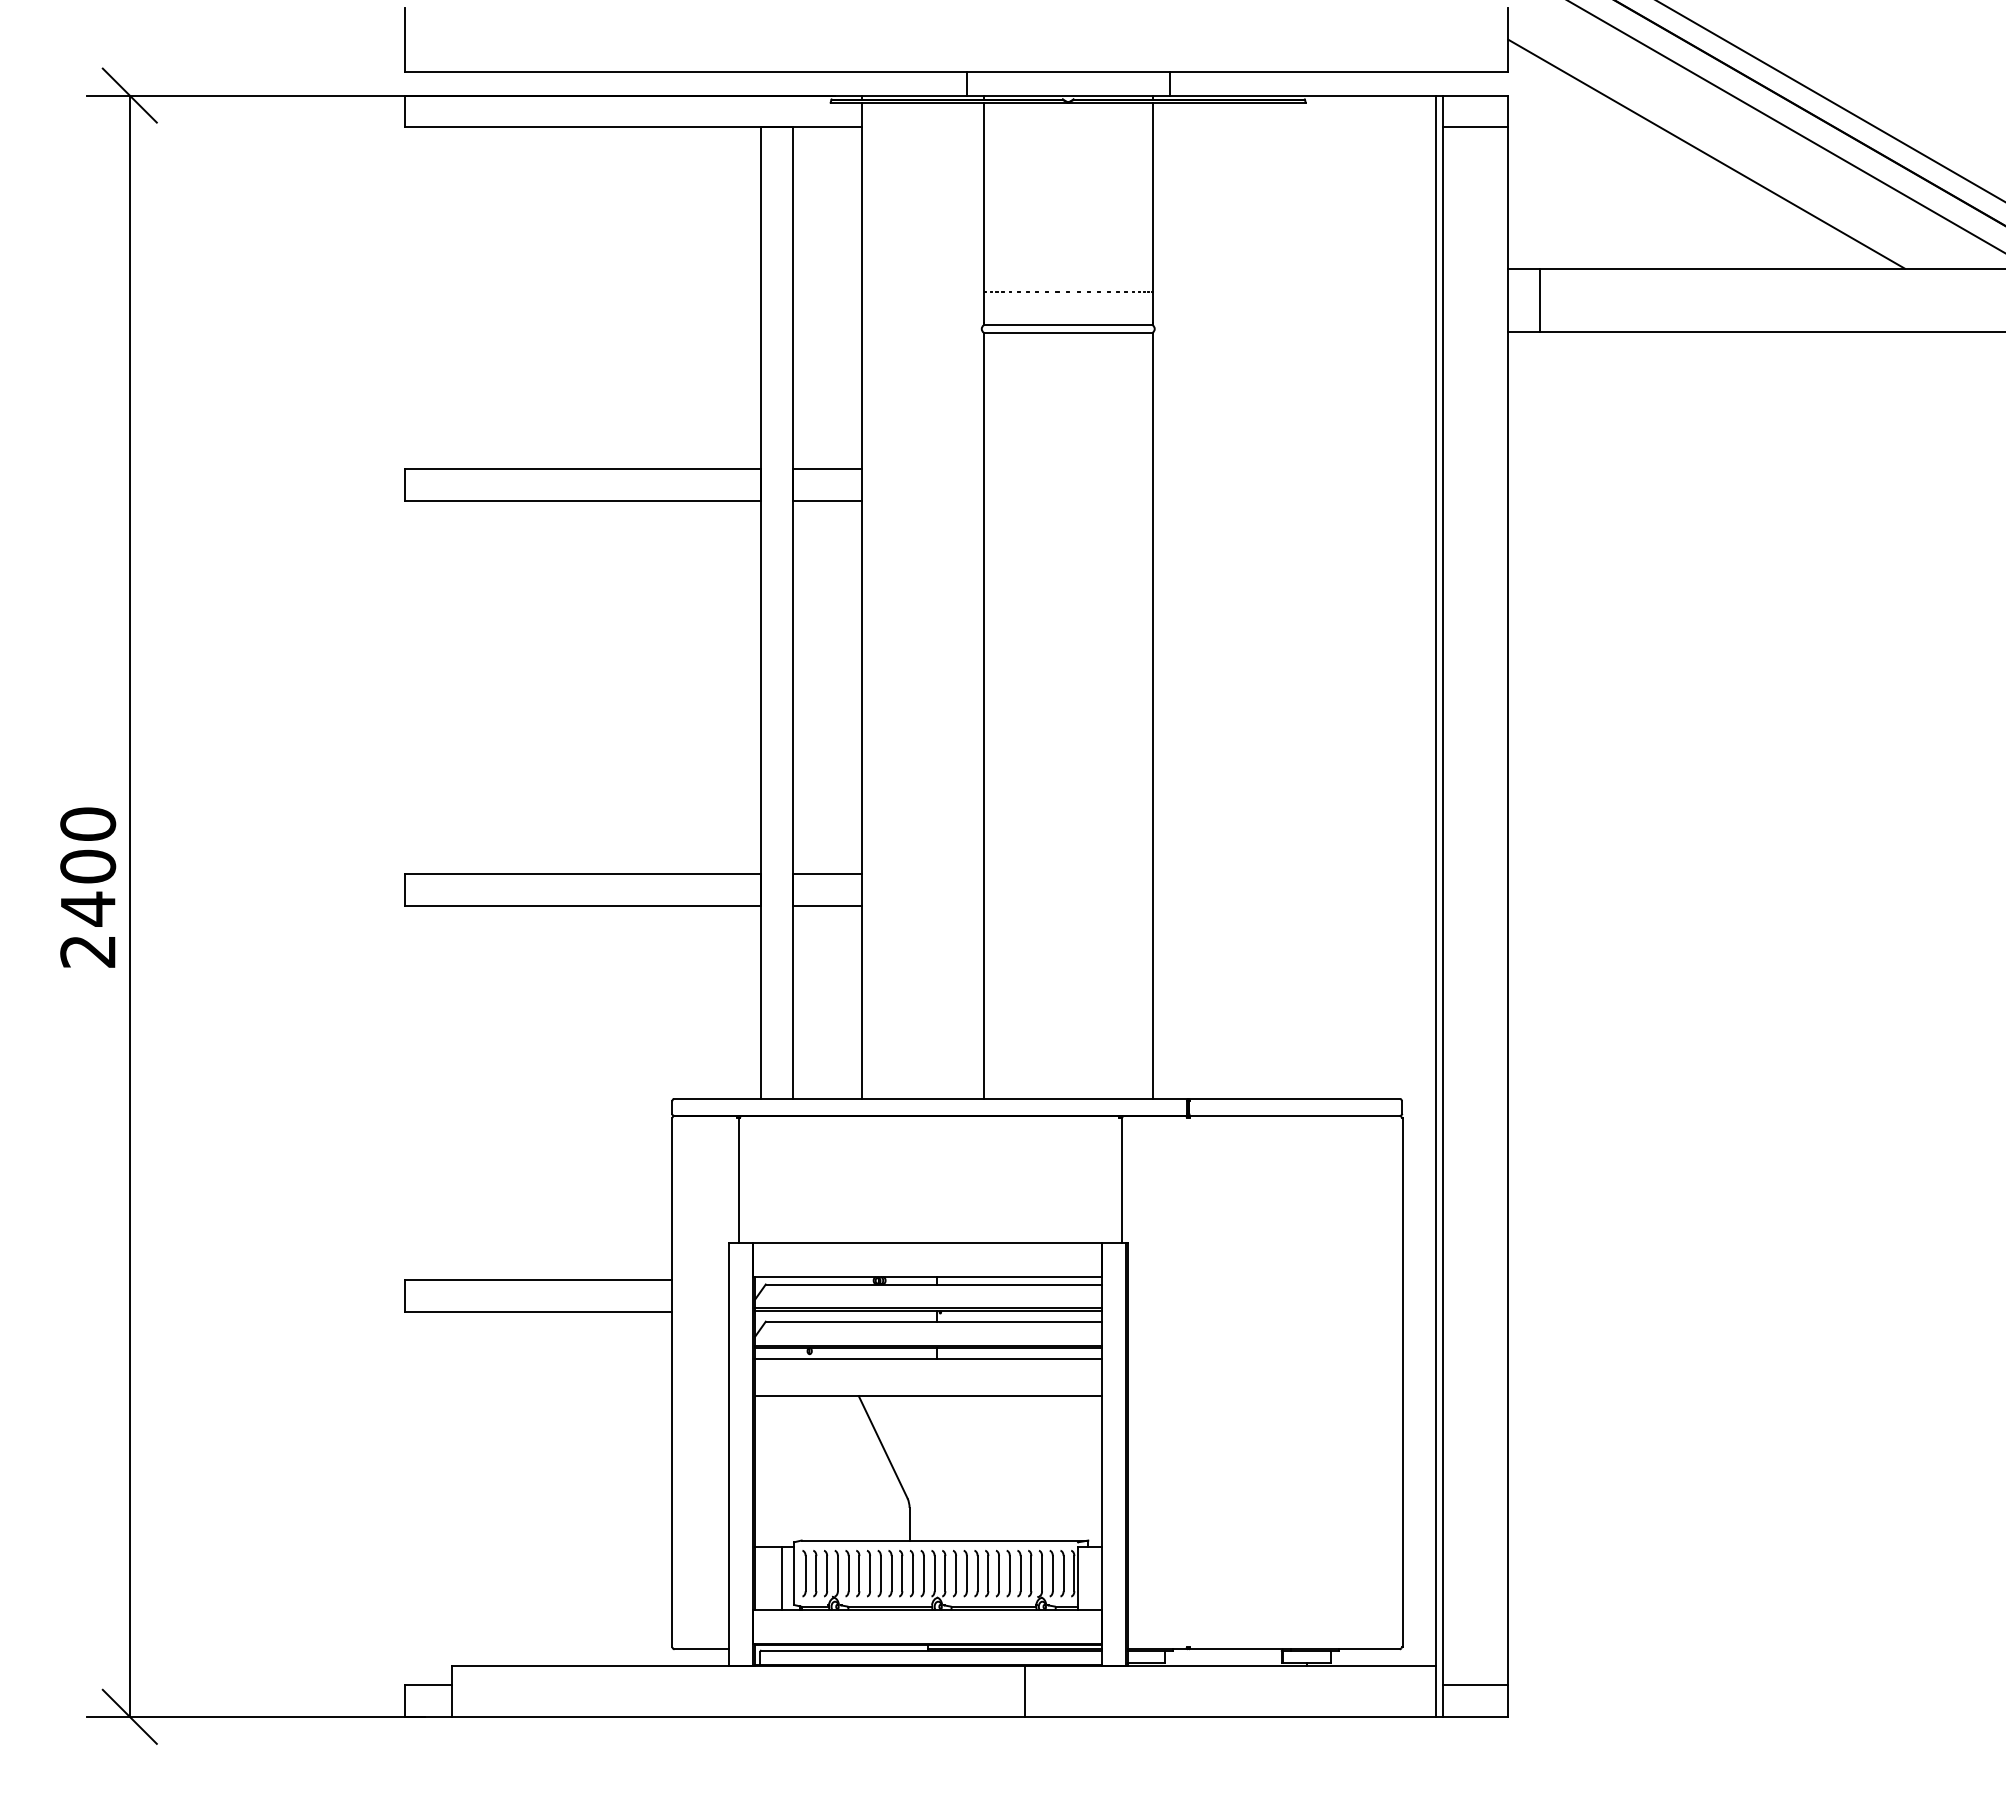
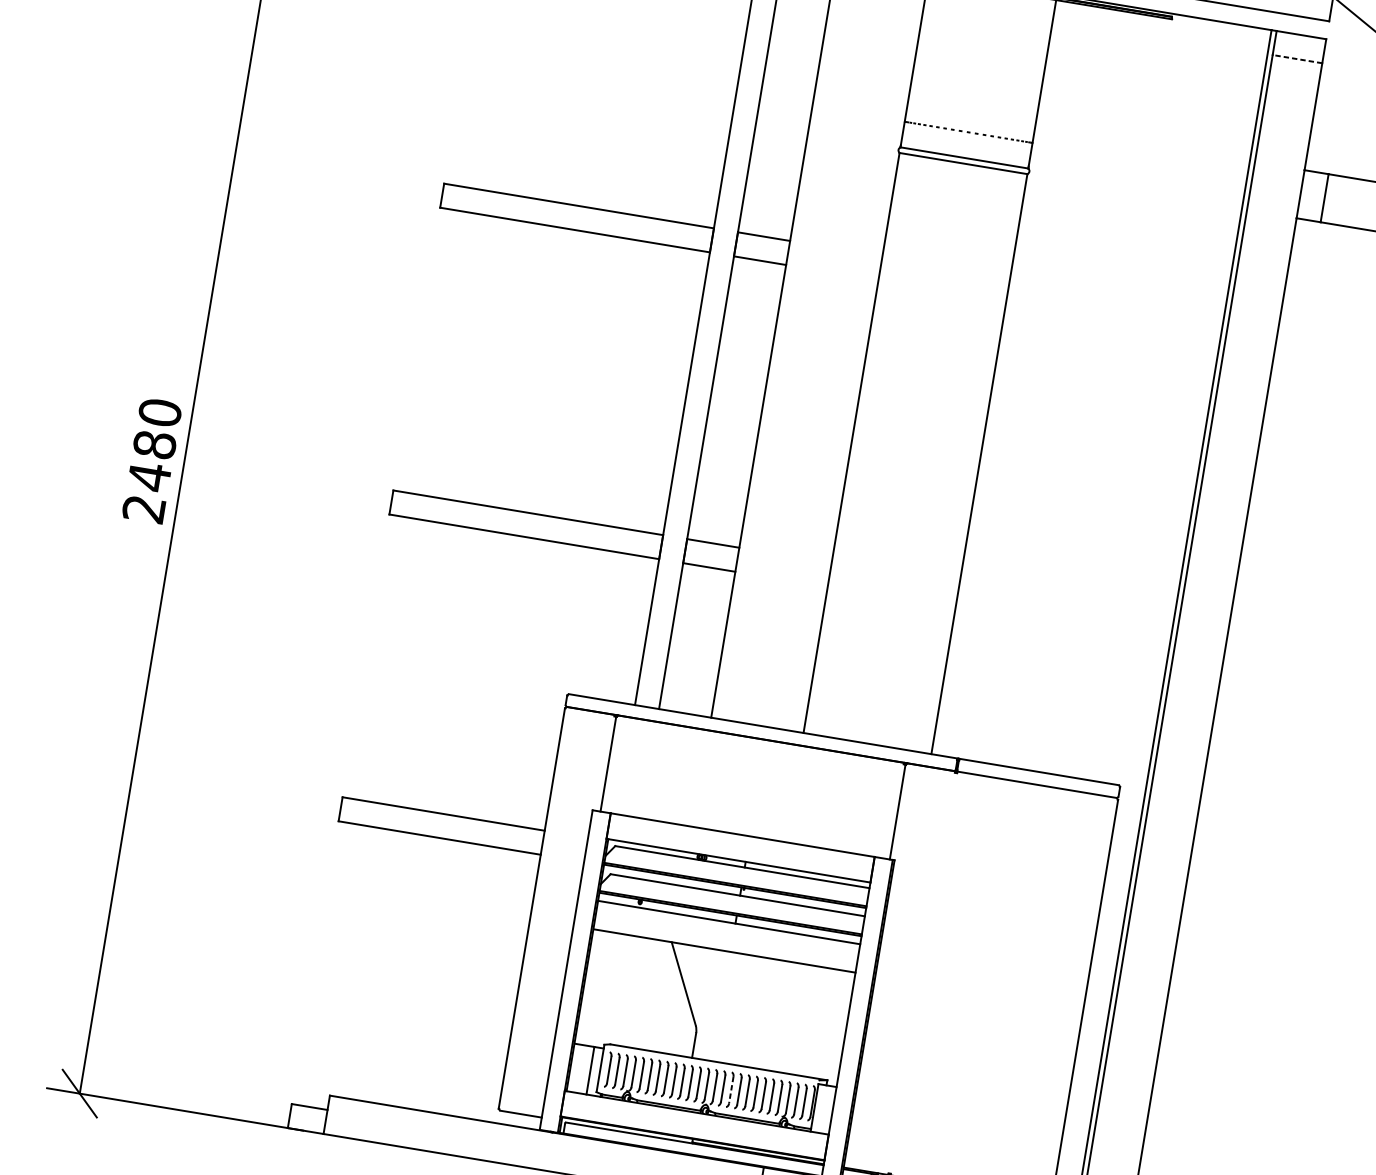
line: (1475, 127) -> (1297, 59), solid -> dashed
text: (87, 866) -> (154, 444), 2400 -> 2480
line: (966, 1573) -> (731, 1089), solid -> dashed

